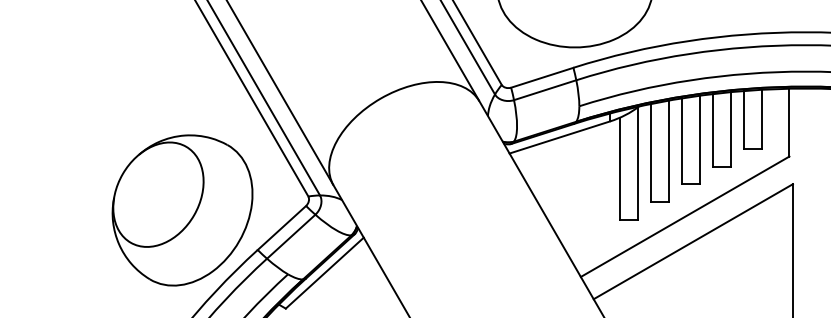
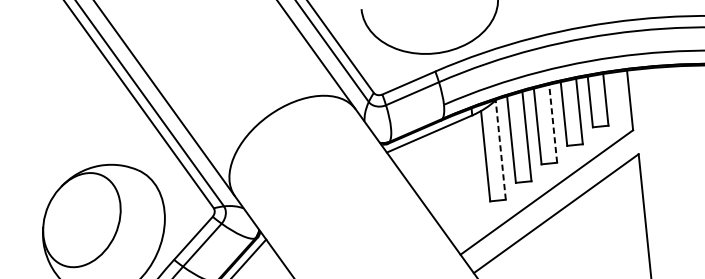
line: (700, 139) -> (553, 123), solid -> dashed
line: (638, 163) -> (501, 149), solid -> dashed

